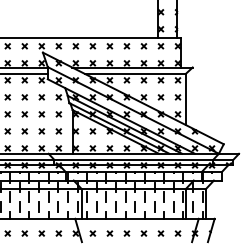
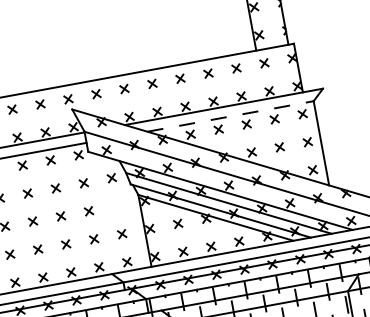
line: (135, 73) -> (230, 115), solid -> dashed
part: (58, 114) -> (116, 206), removed

